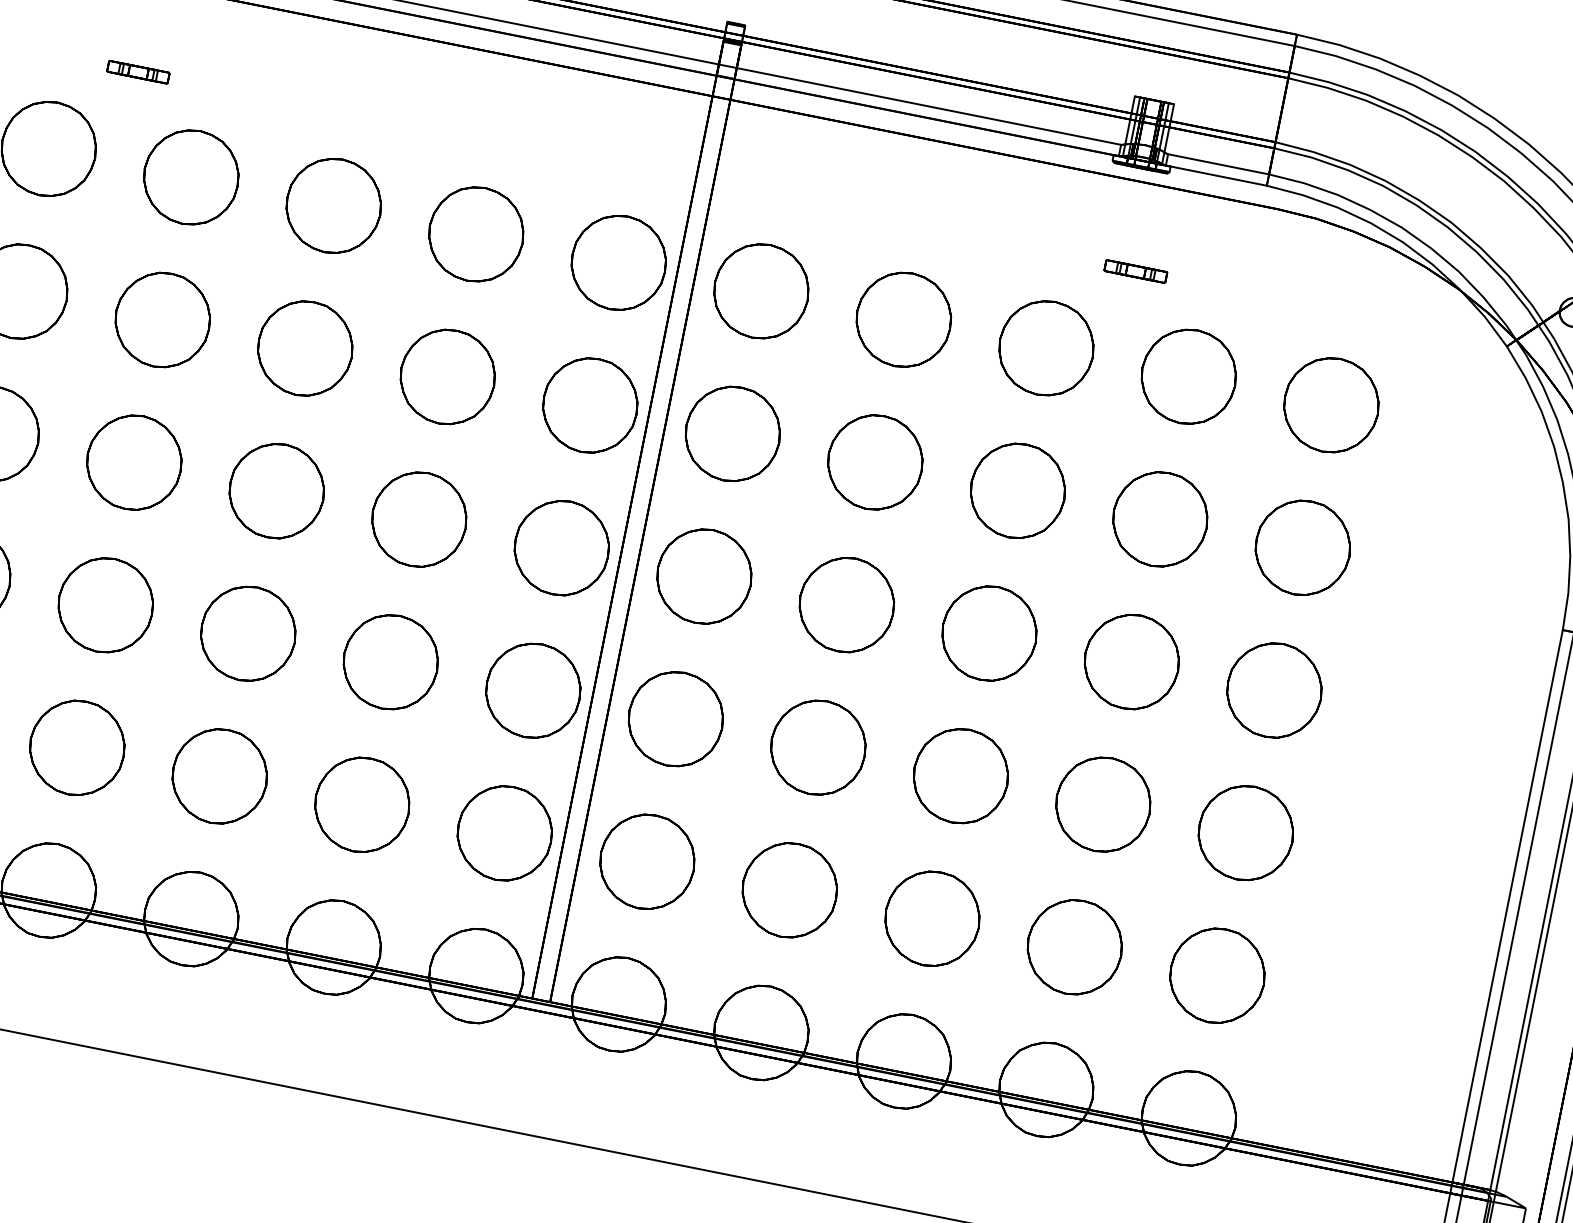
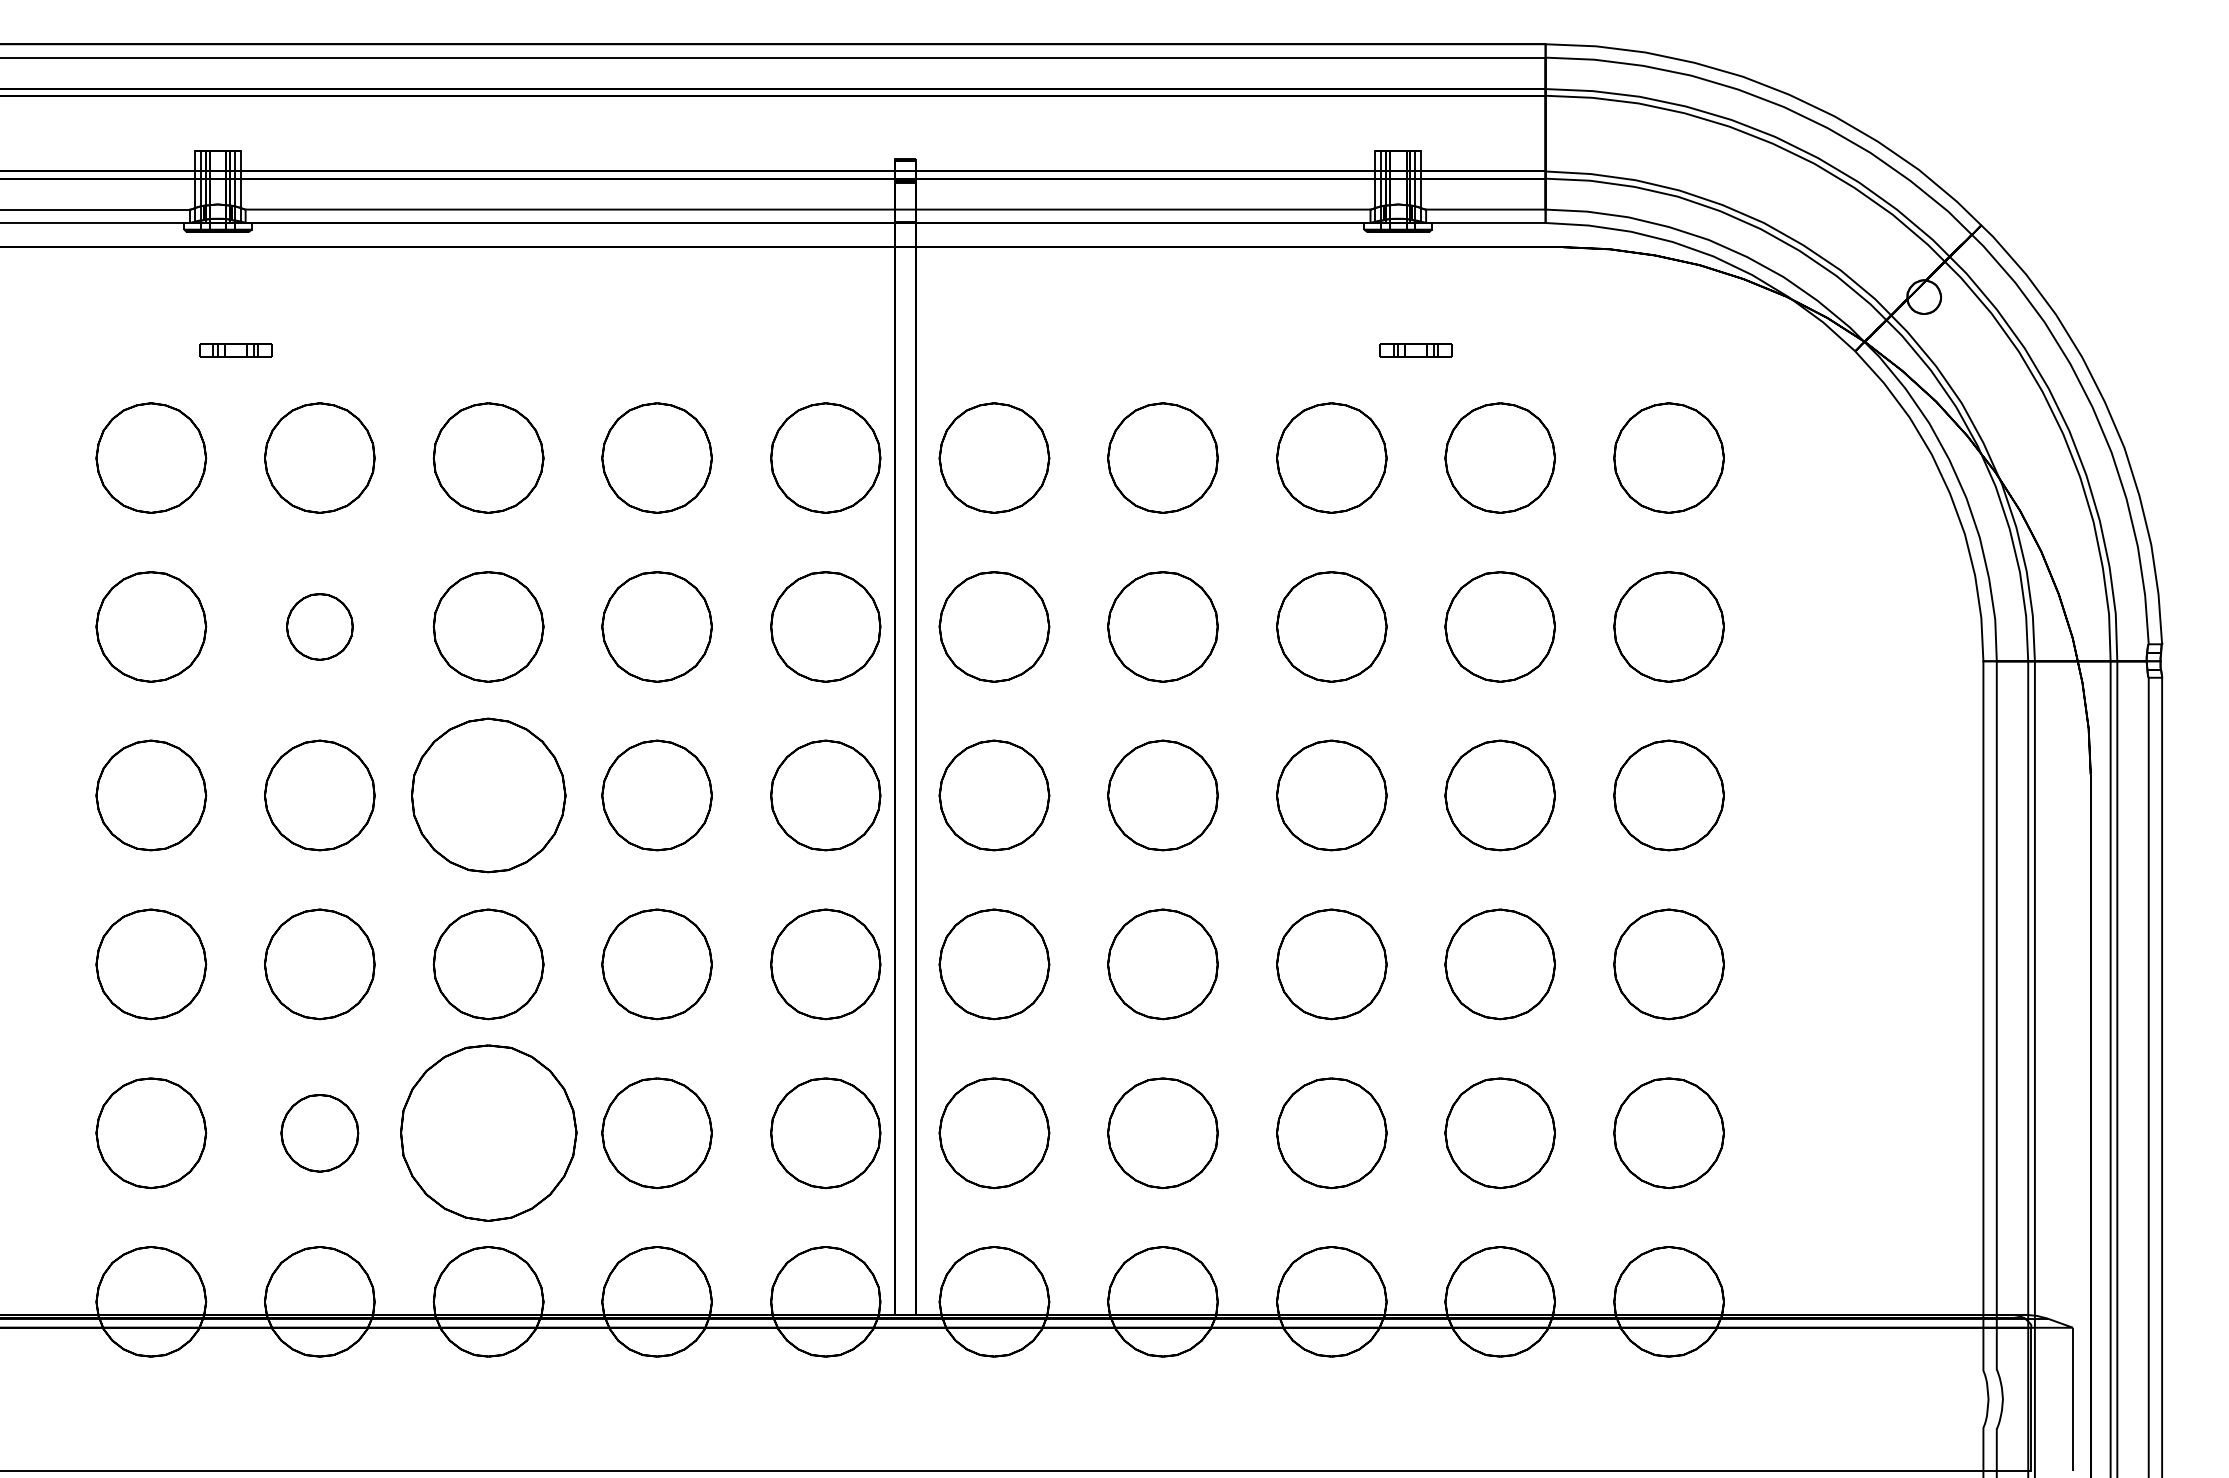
part: (162, 319) -> (319, 626), size x0.6
part: (276, 491) -> (488, 795), size x1.4
part: (76, 748) -> (319, 1133), size x0.7
part: (219, 776) -> (488, 1133), size x1.6

